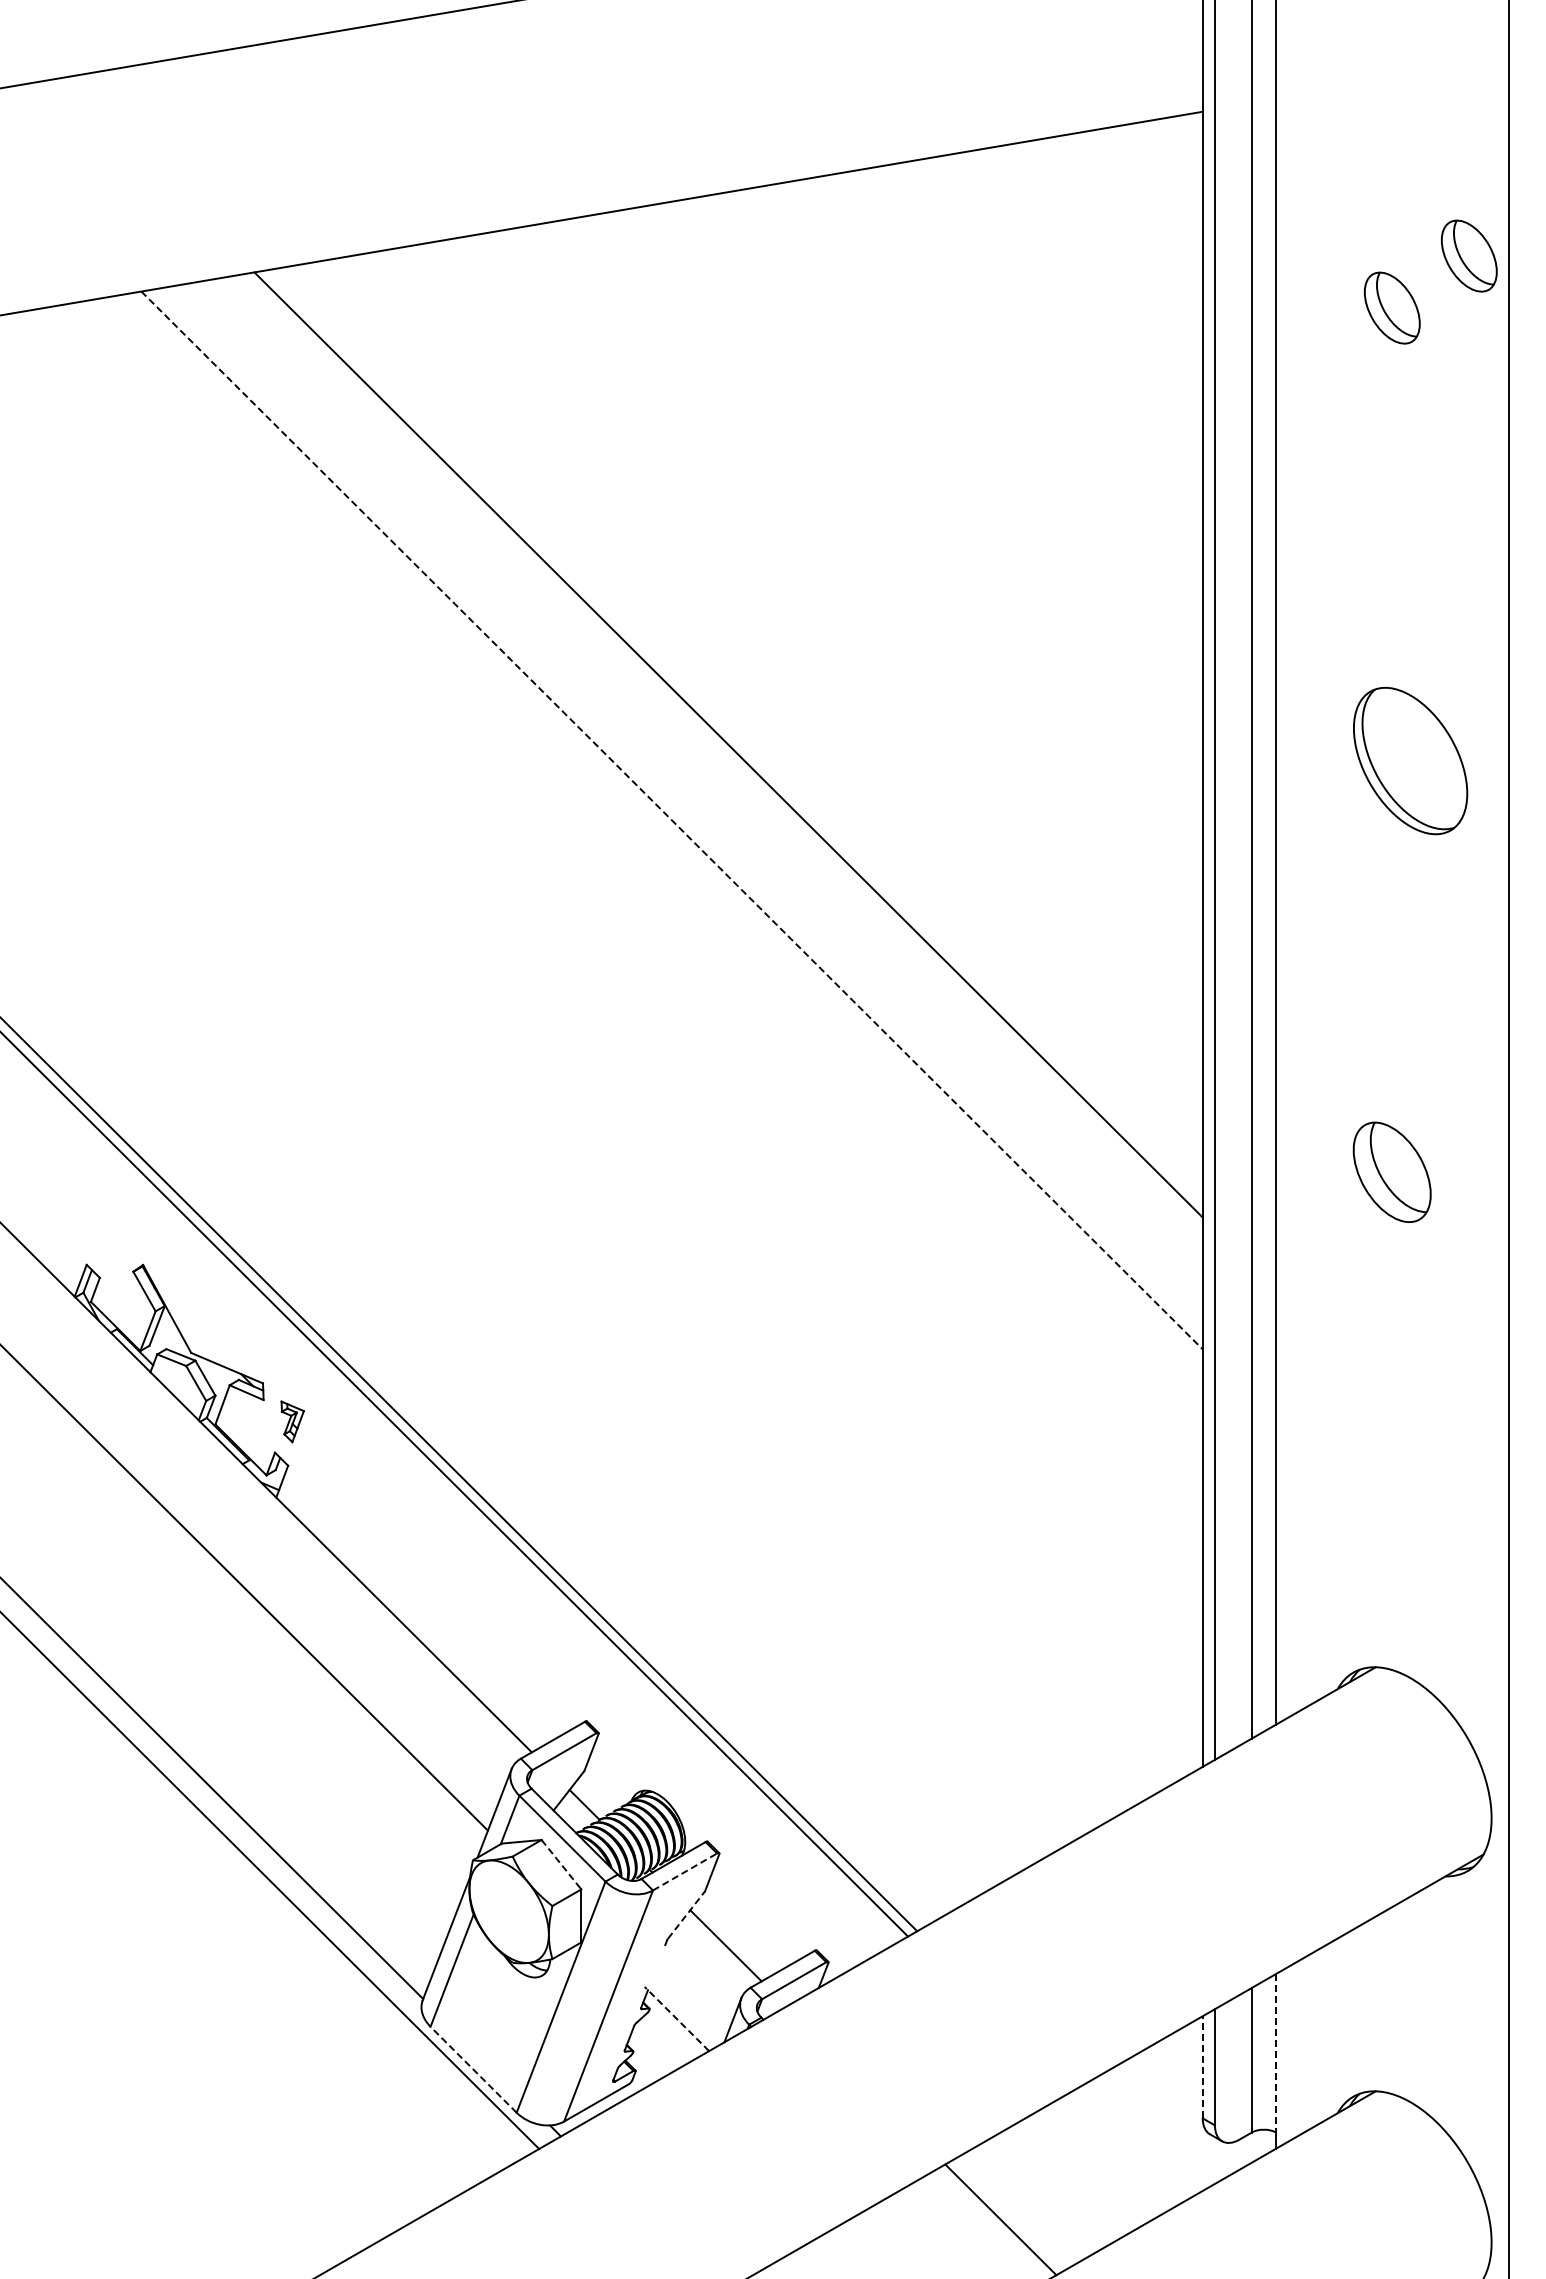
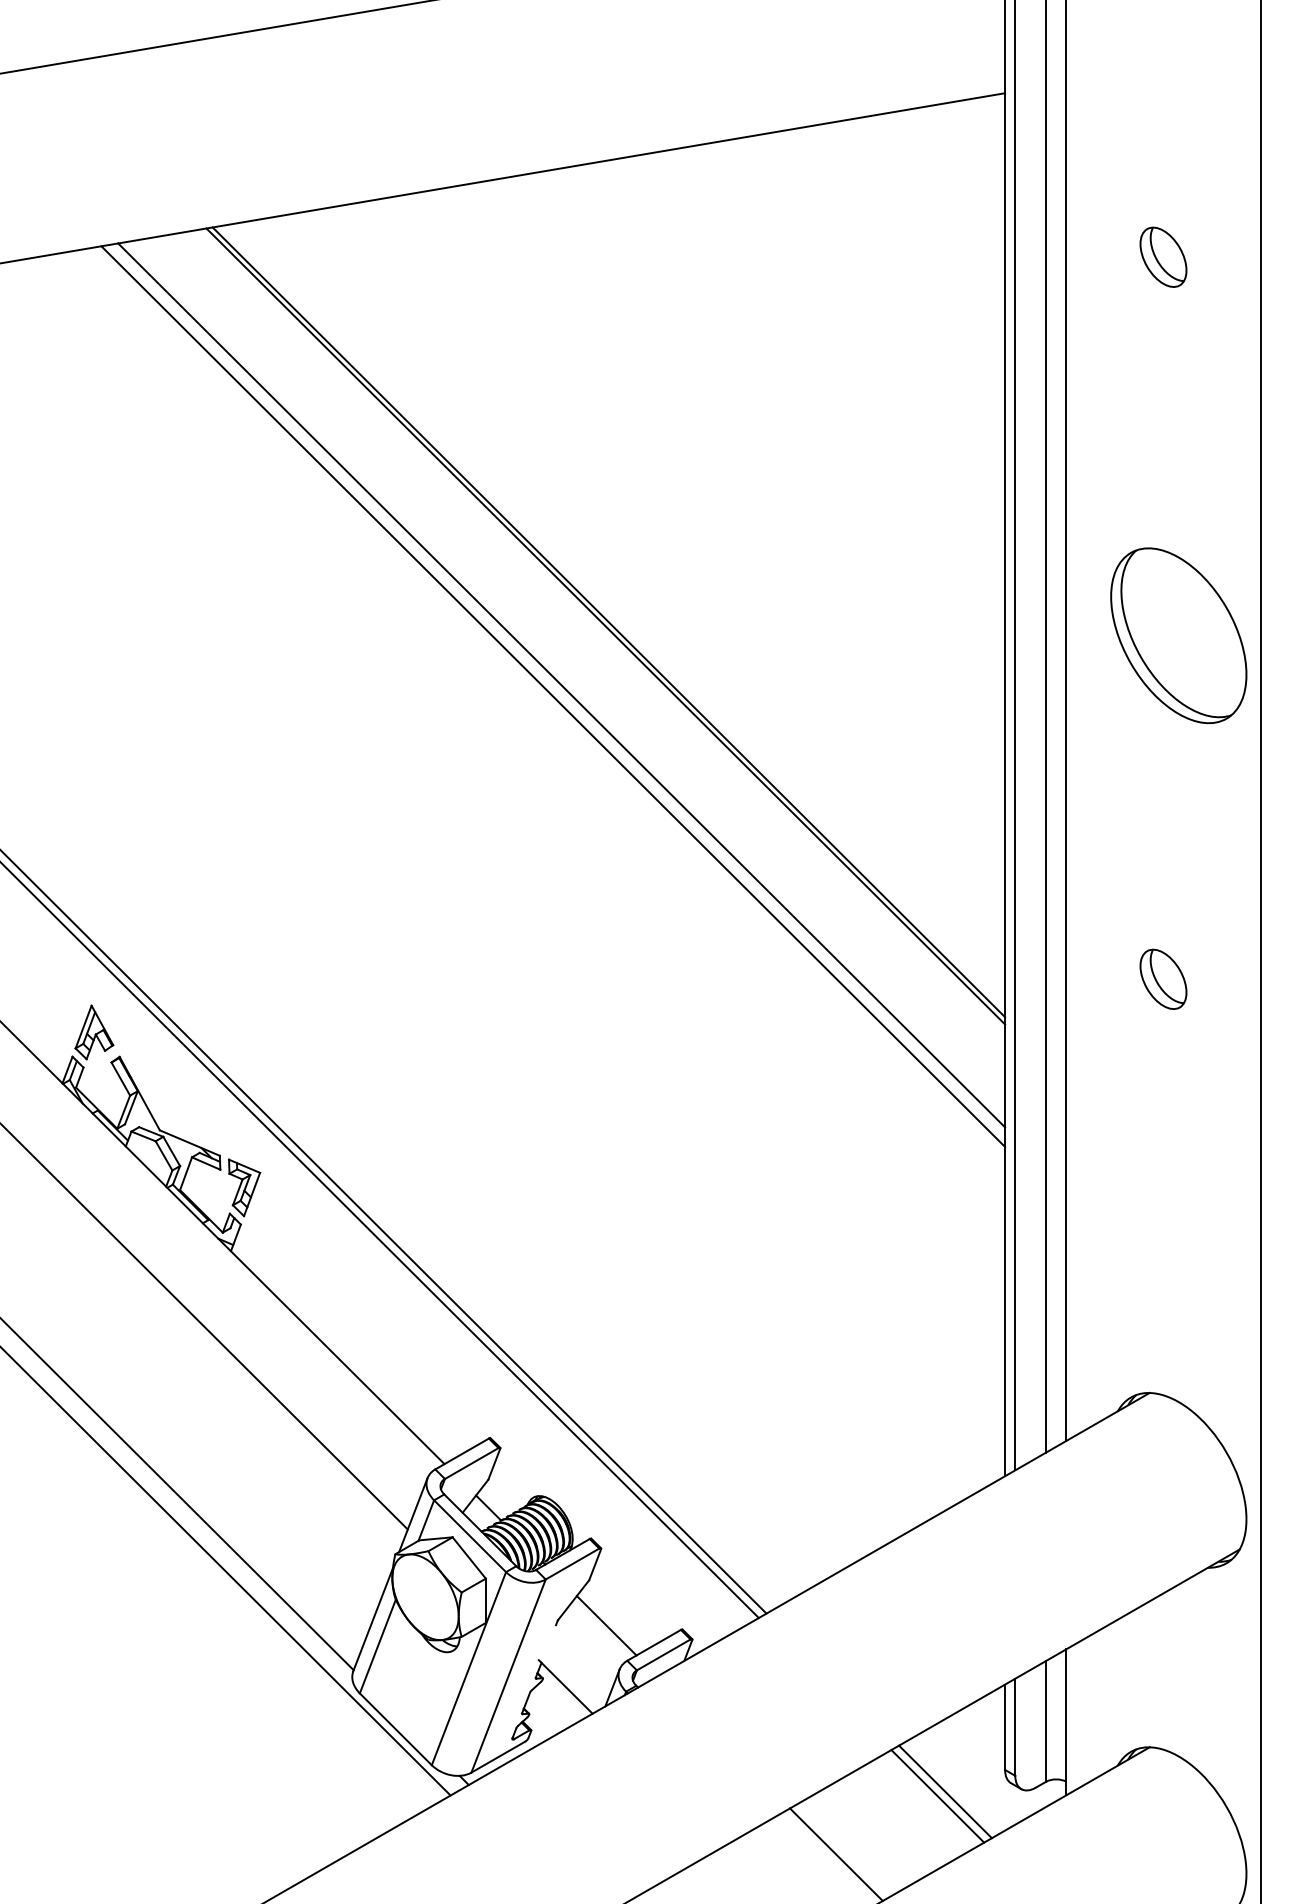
part: (1469, 255) -> (1227, 213), removed
line: (724, 749) -> (605, 626), added
part: (1410, 760) -> (1178, 635), size x1.43
line: (672, 820) -> (562, 685), dashed -> solid
line: (661, 833) -> (552, 696), added
part: (1392, 1171) -> (1163, 978), size x0.71
part: (112, 1235) -> (94, 1032), added
part: (292, 1421) -> (244, 1187), size x1.67
line: (561, 1864) -> (469, 1557), dashed -> solid
line: (685, 1871) -> (572, 1563), dashed -> solid
line: (686, 1914) -> (573, 1599), dashed -> solid
line: (676, 2018) -> (565, 1686), dashed -> solid
line: (1276, 2053) -> (1066, 1715), dashed -> solid
line: (1202, 2066) -> (1004, 1726), dashed -> solid
line: (473, 2069) -> (395, 1729), dashed -> solid
line: (1130, 2144) -> (944, 1791), added
line: (1121, 2149) -> (937, 1795), added

